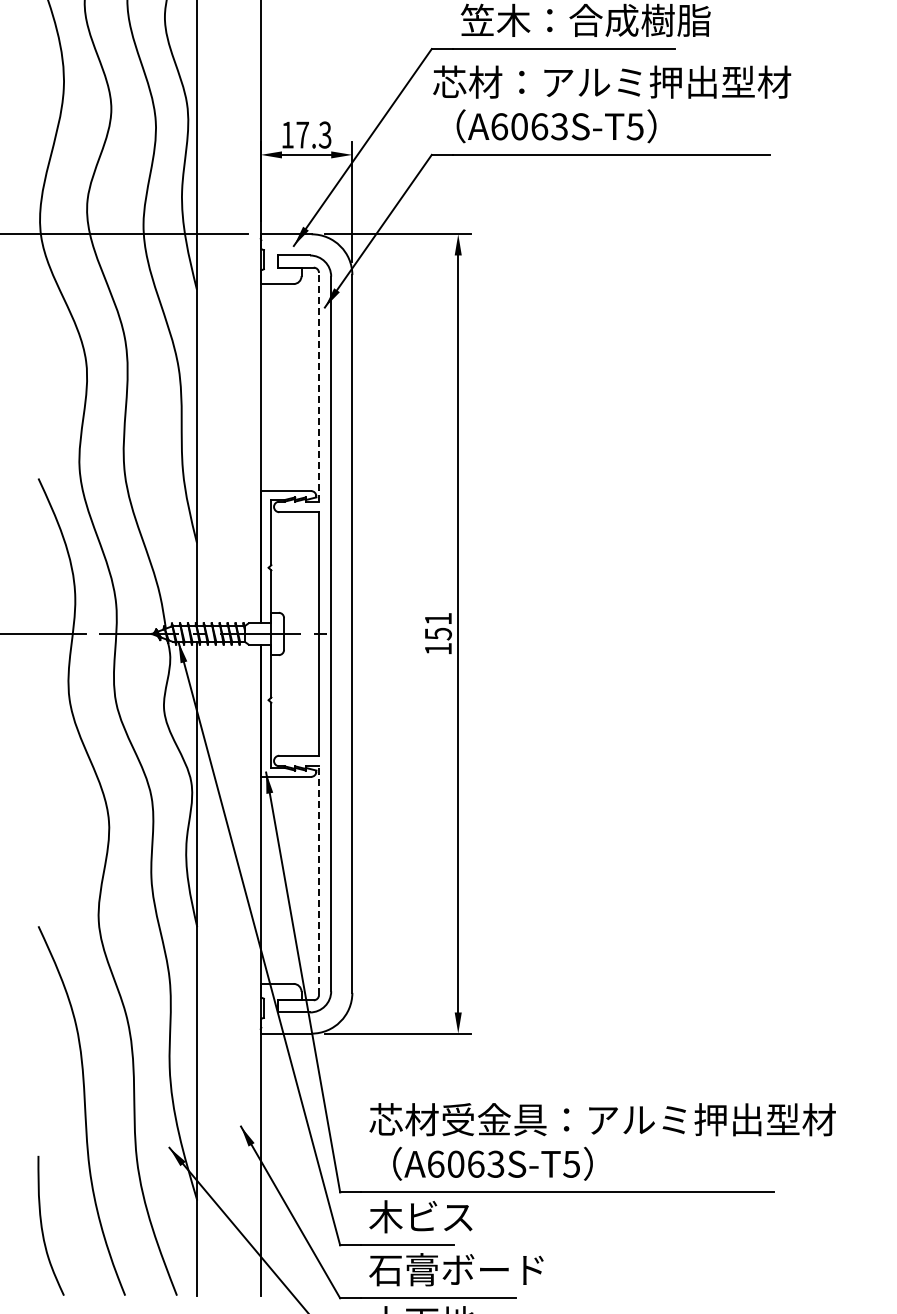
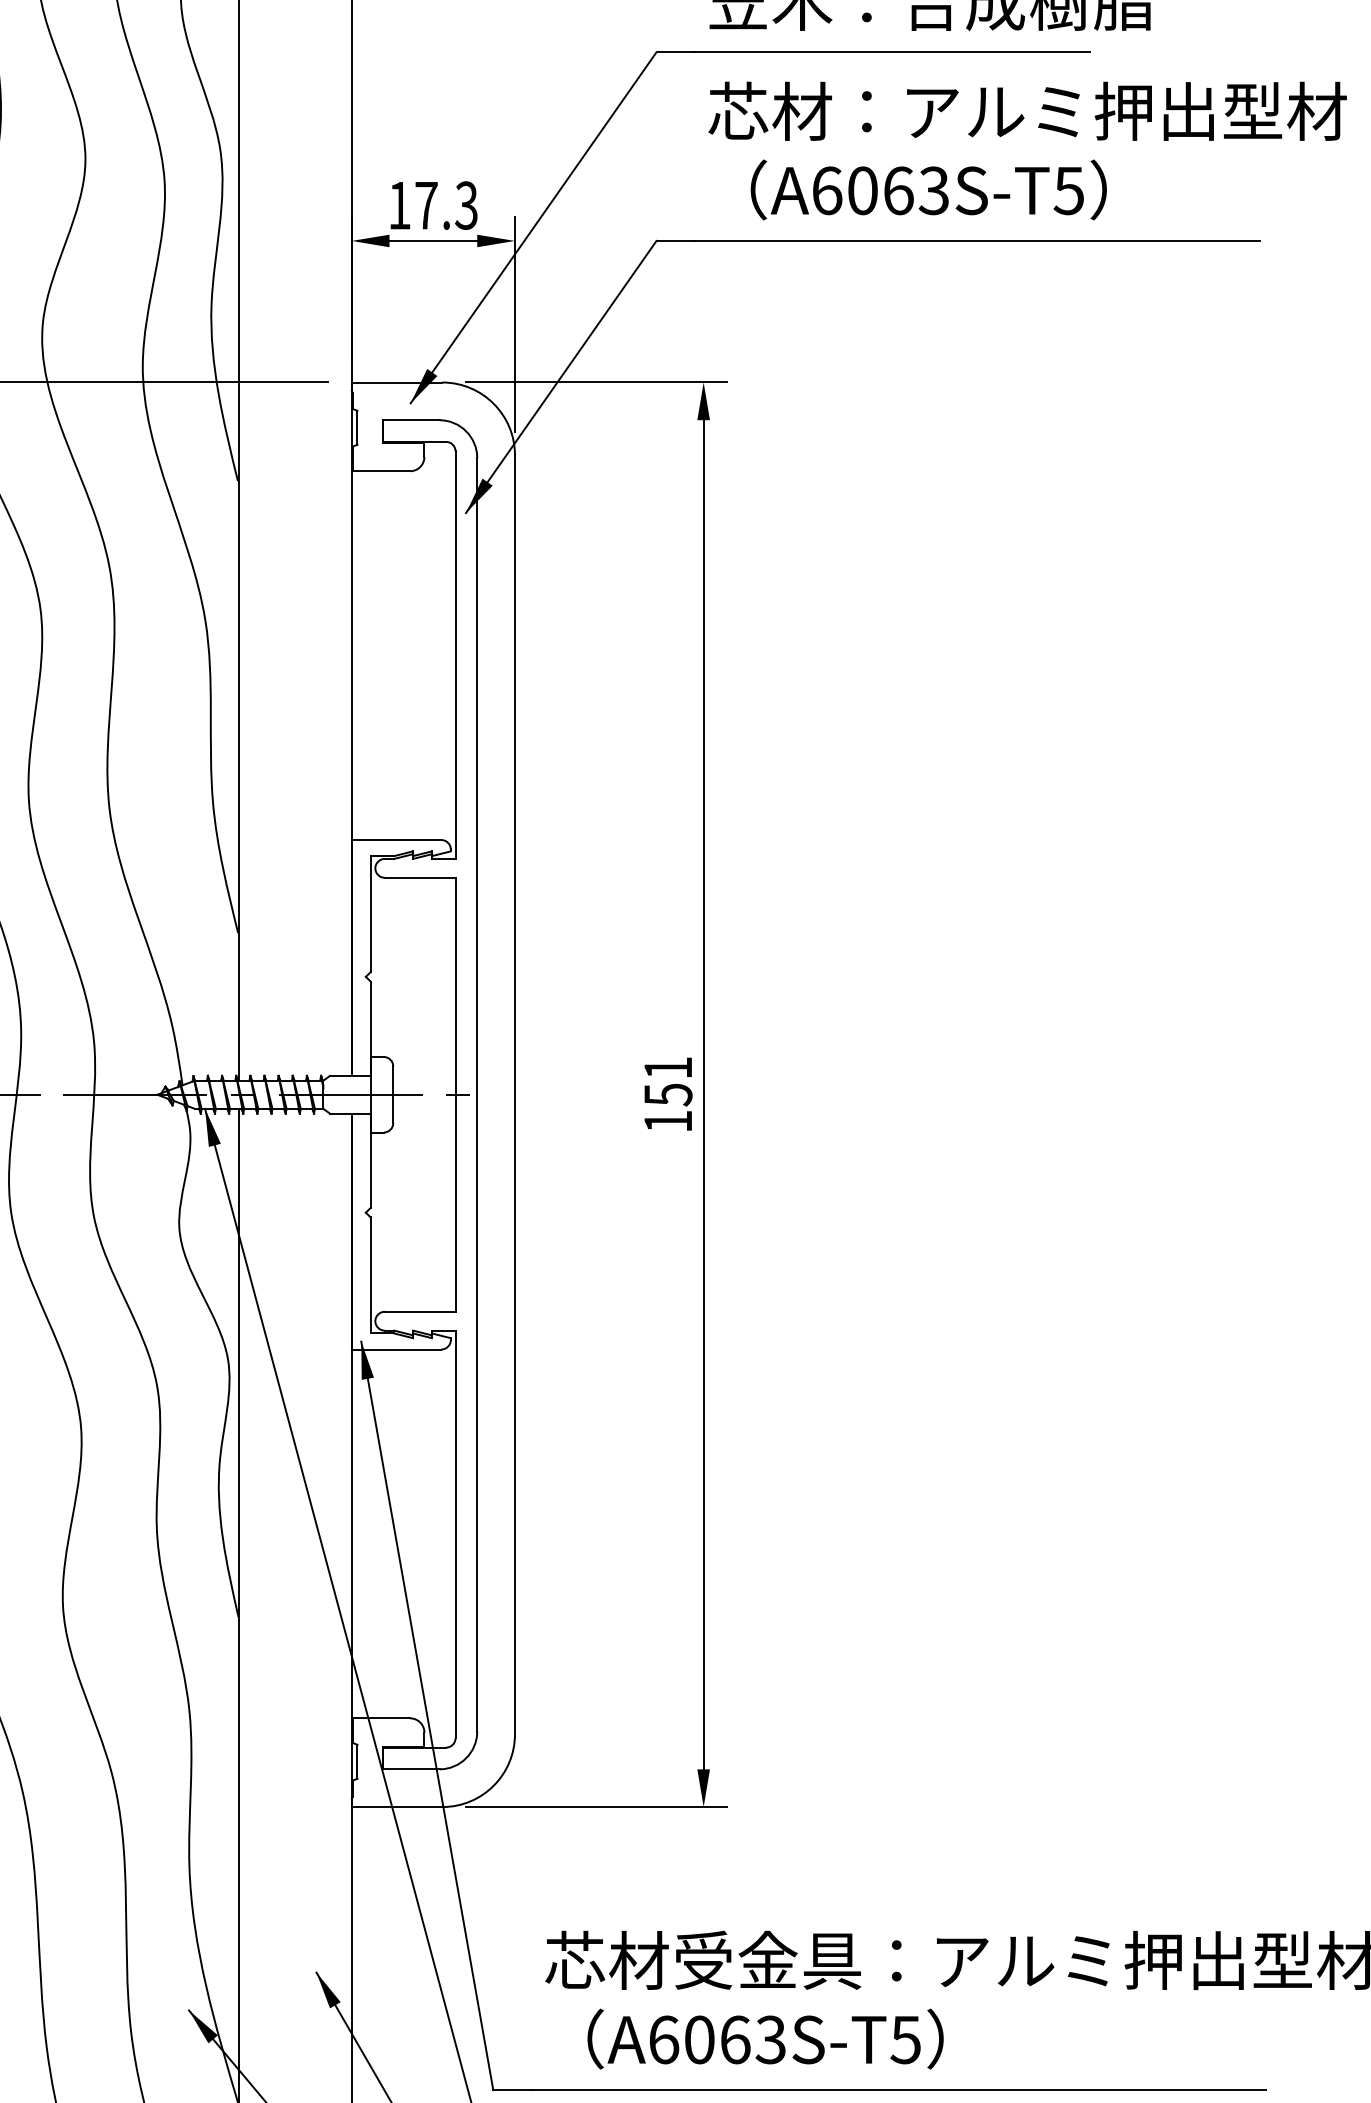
text: (612, 104) -> (1028, 151), moved
line: (319, 386) -> (456, 653), dashed -> solid
line: (319, 880) -> (456, 1534), dashed -> solid

